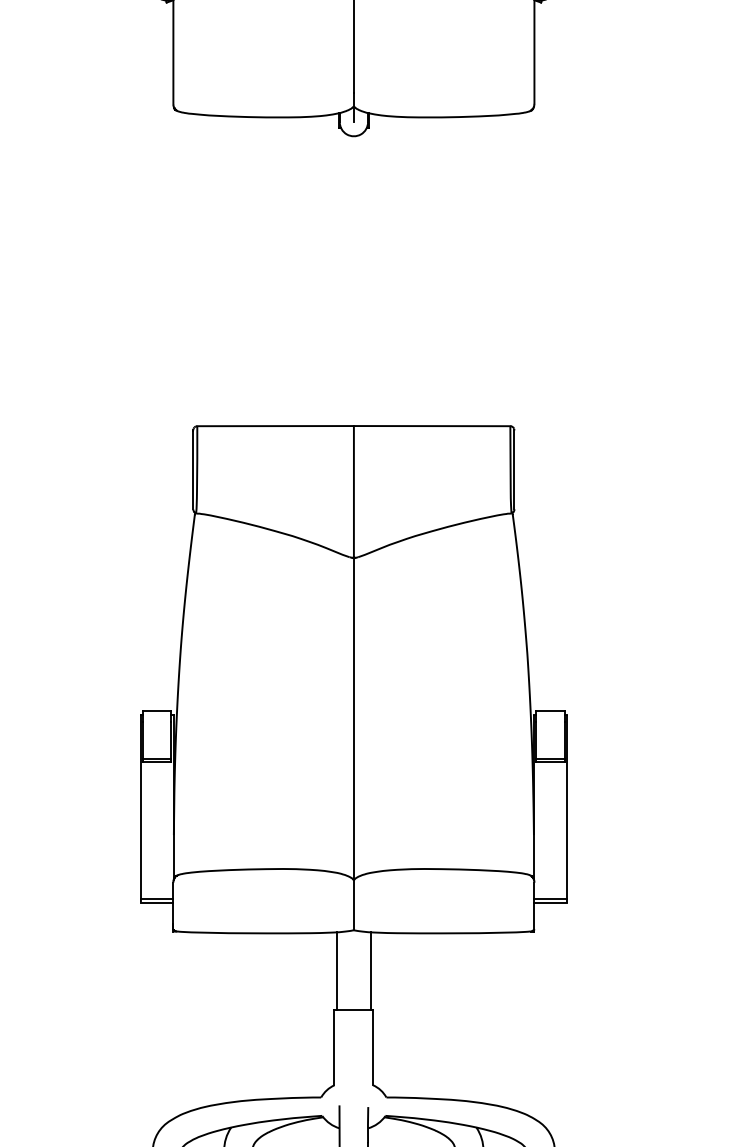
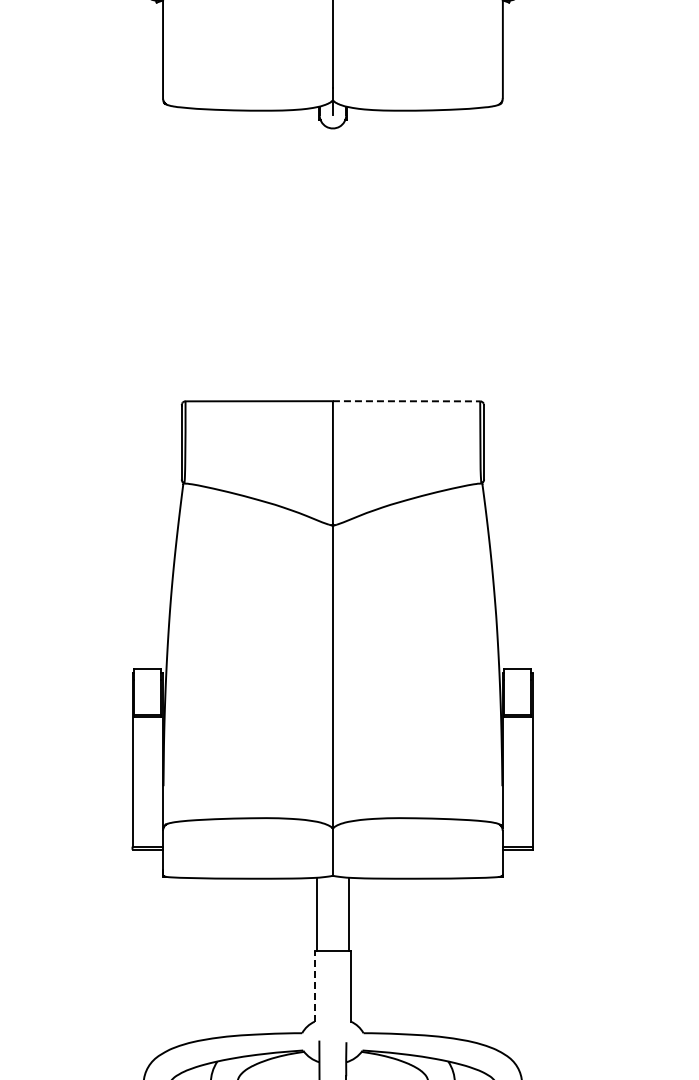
line: (432, 426) -> (406, 401), solid -> dashed
line: (334, 1047) -> (314, 986), solid -> dashed

